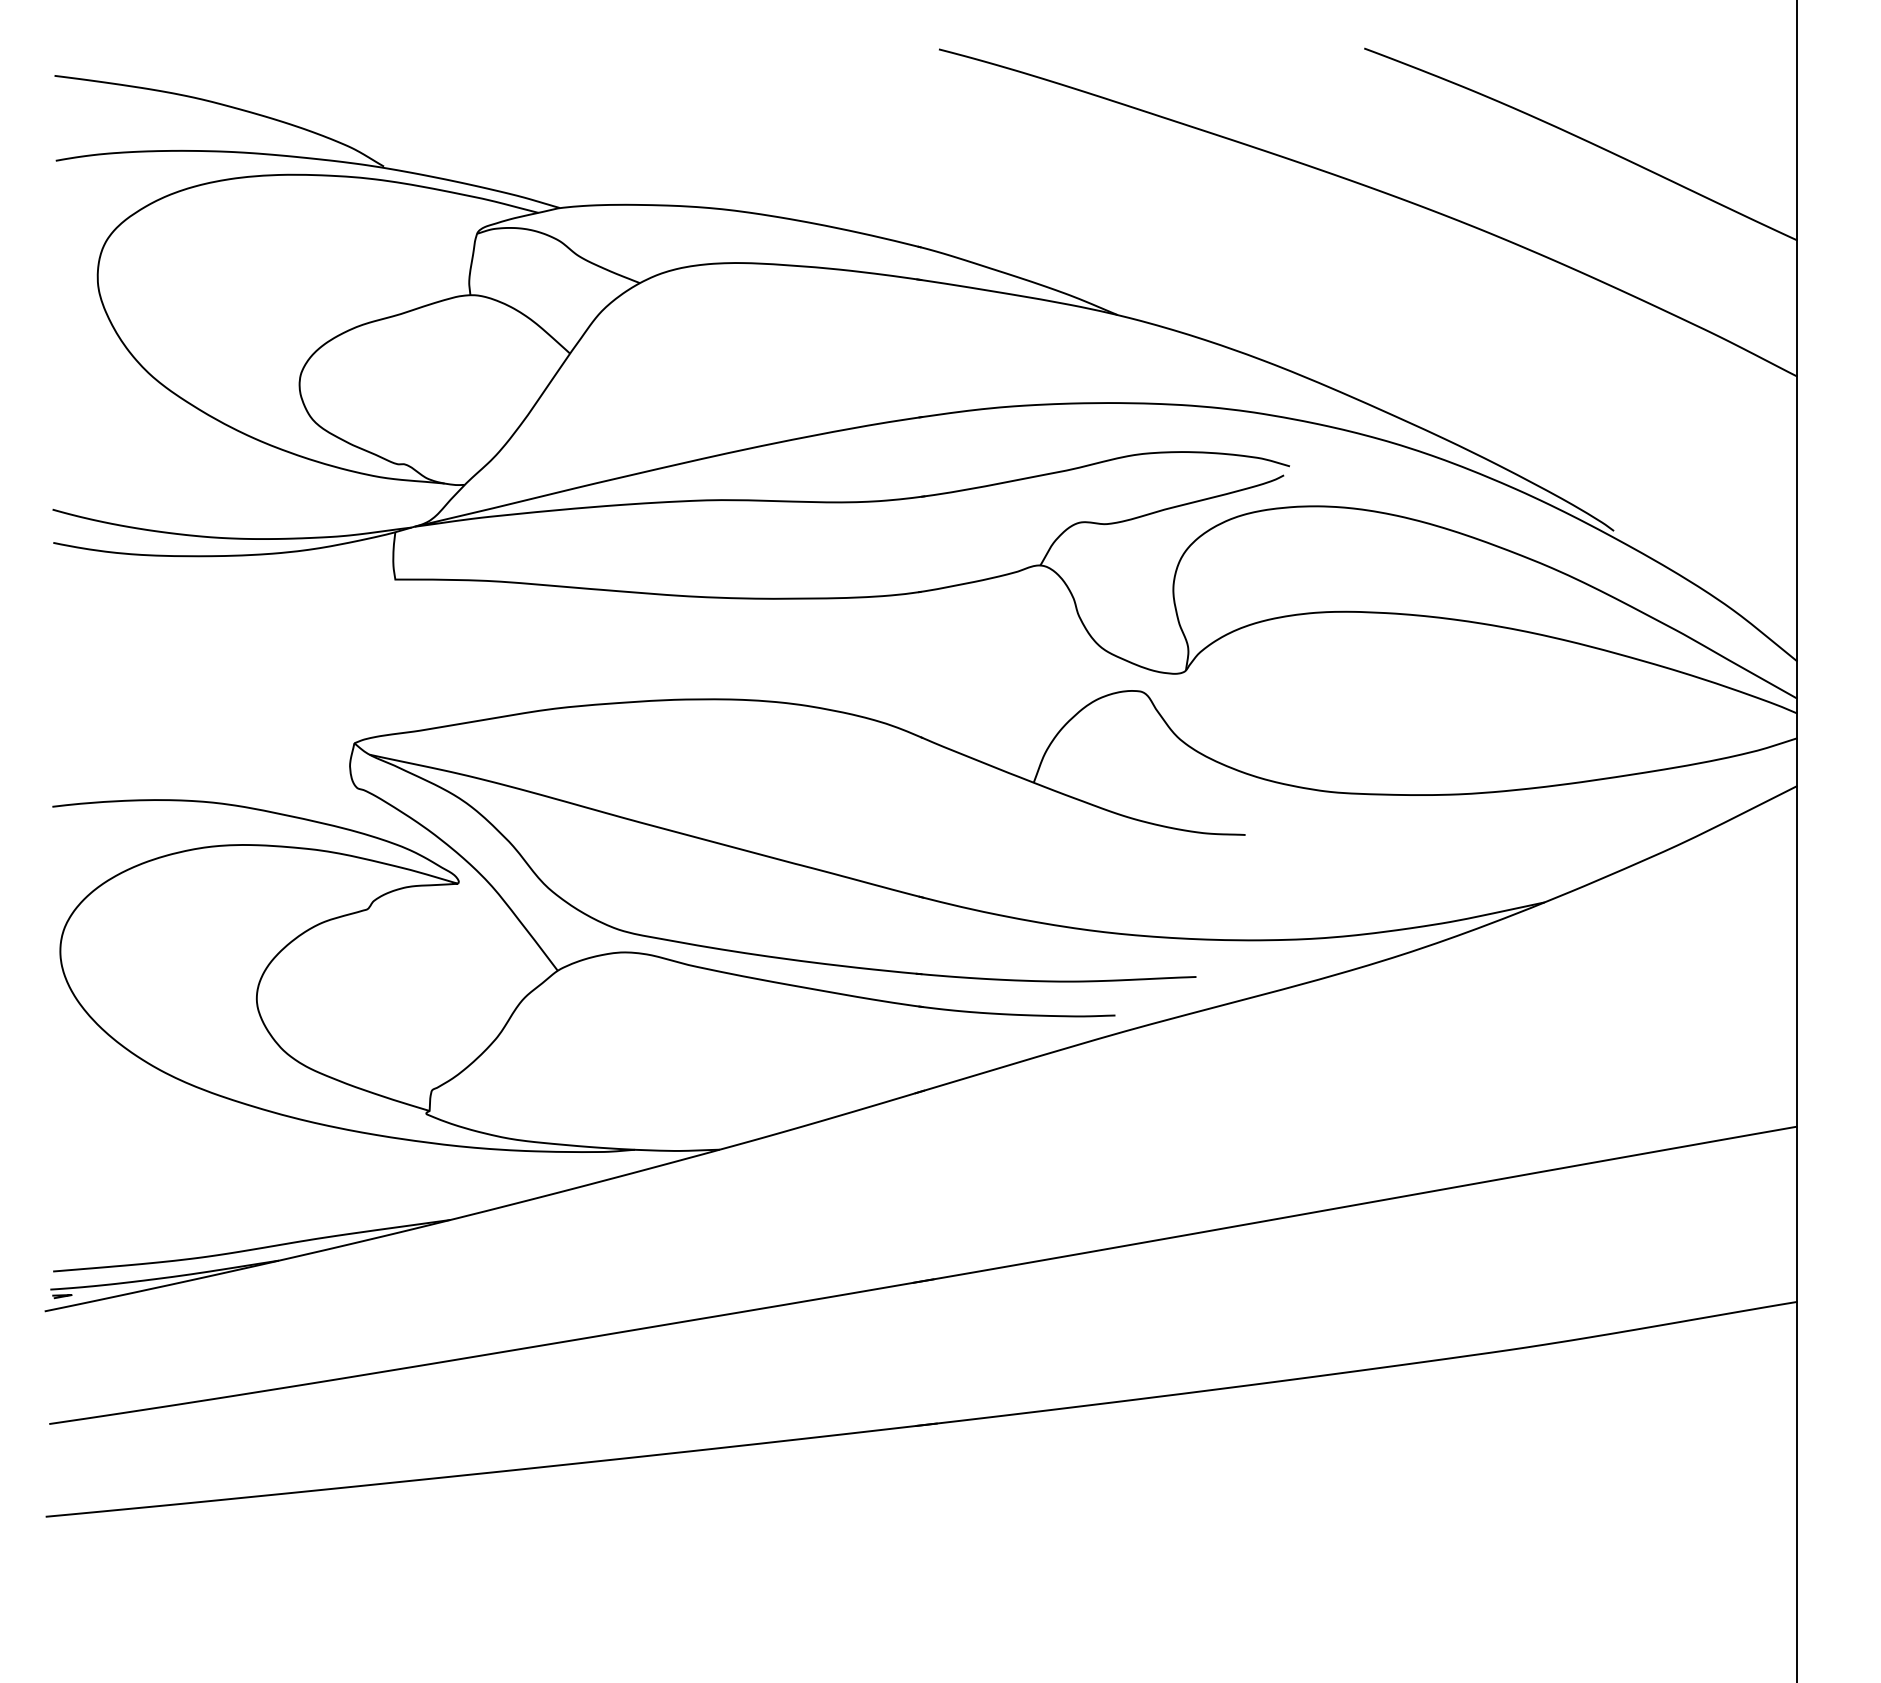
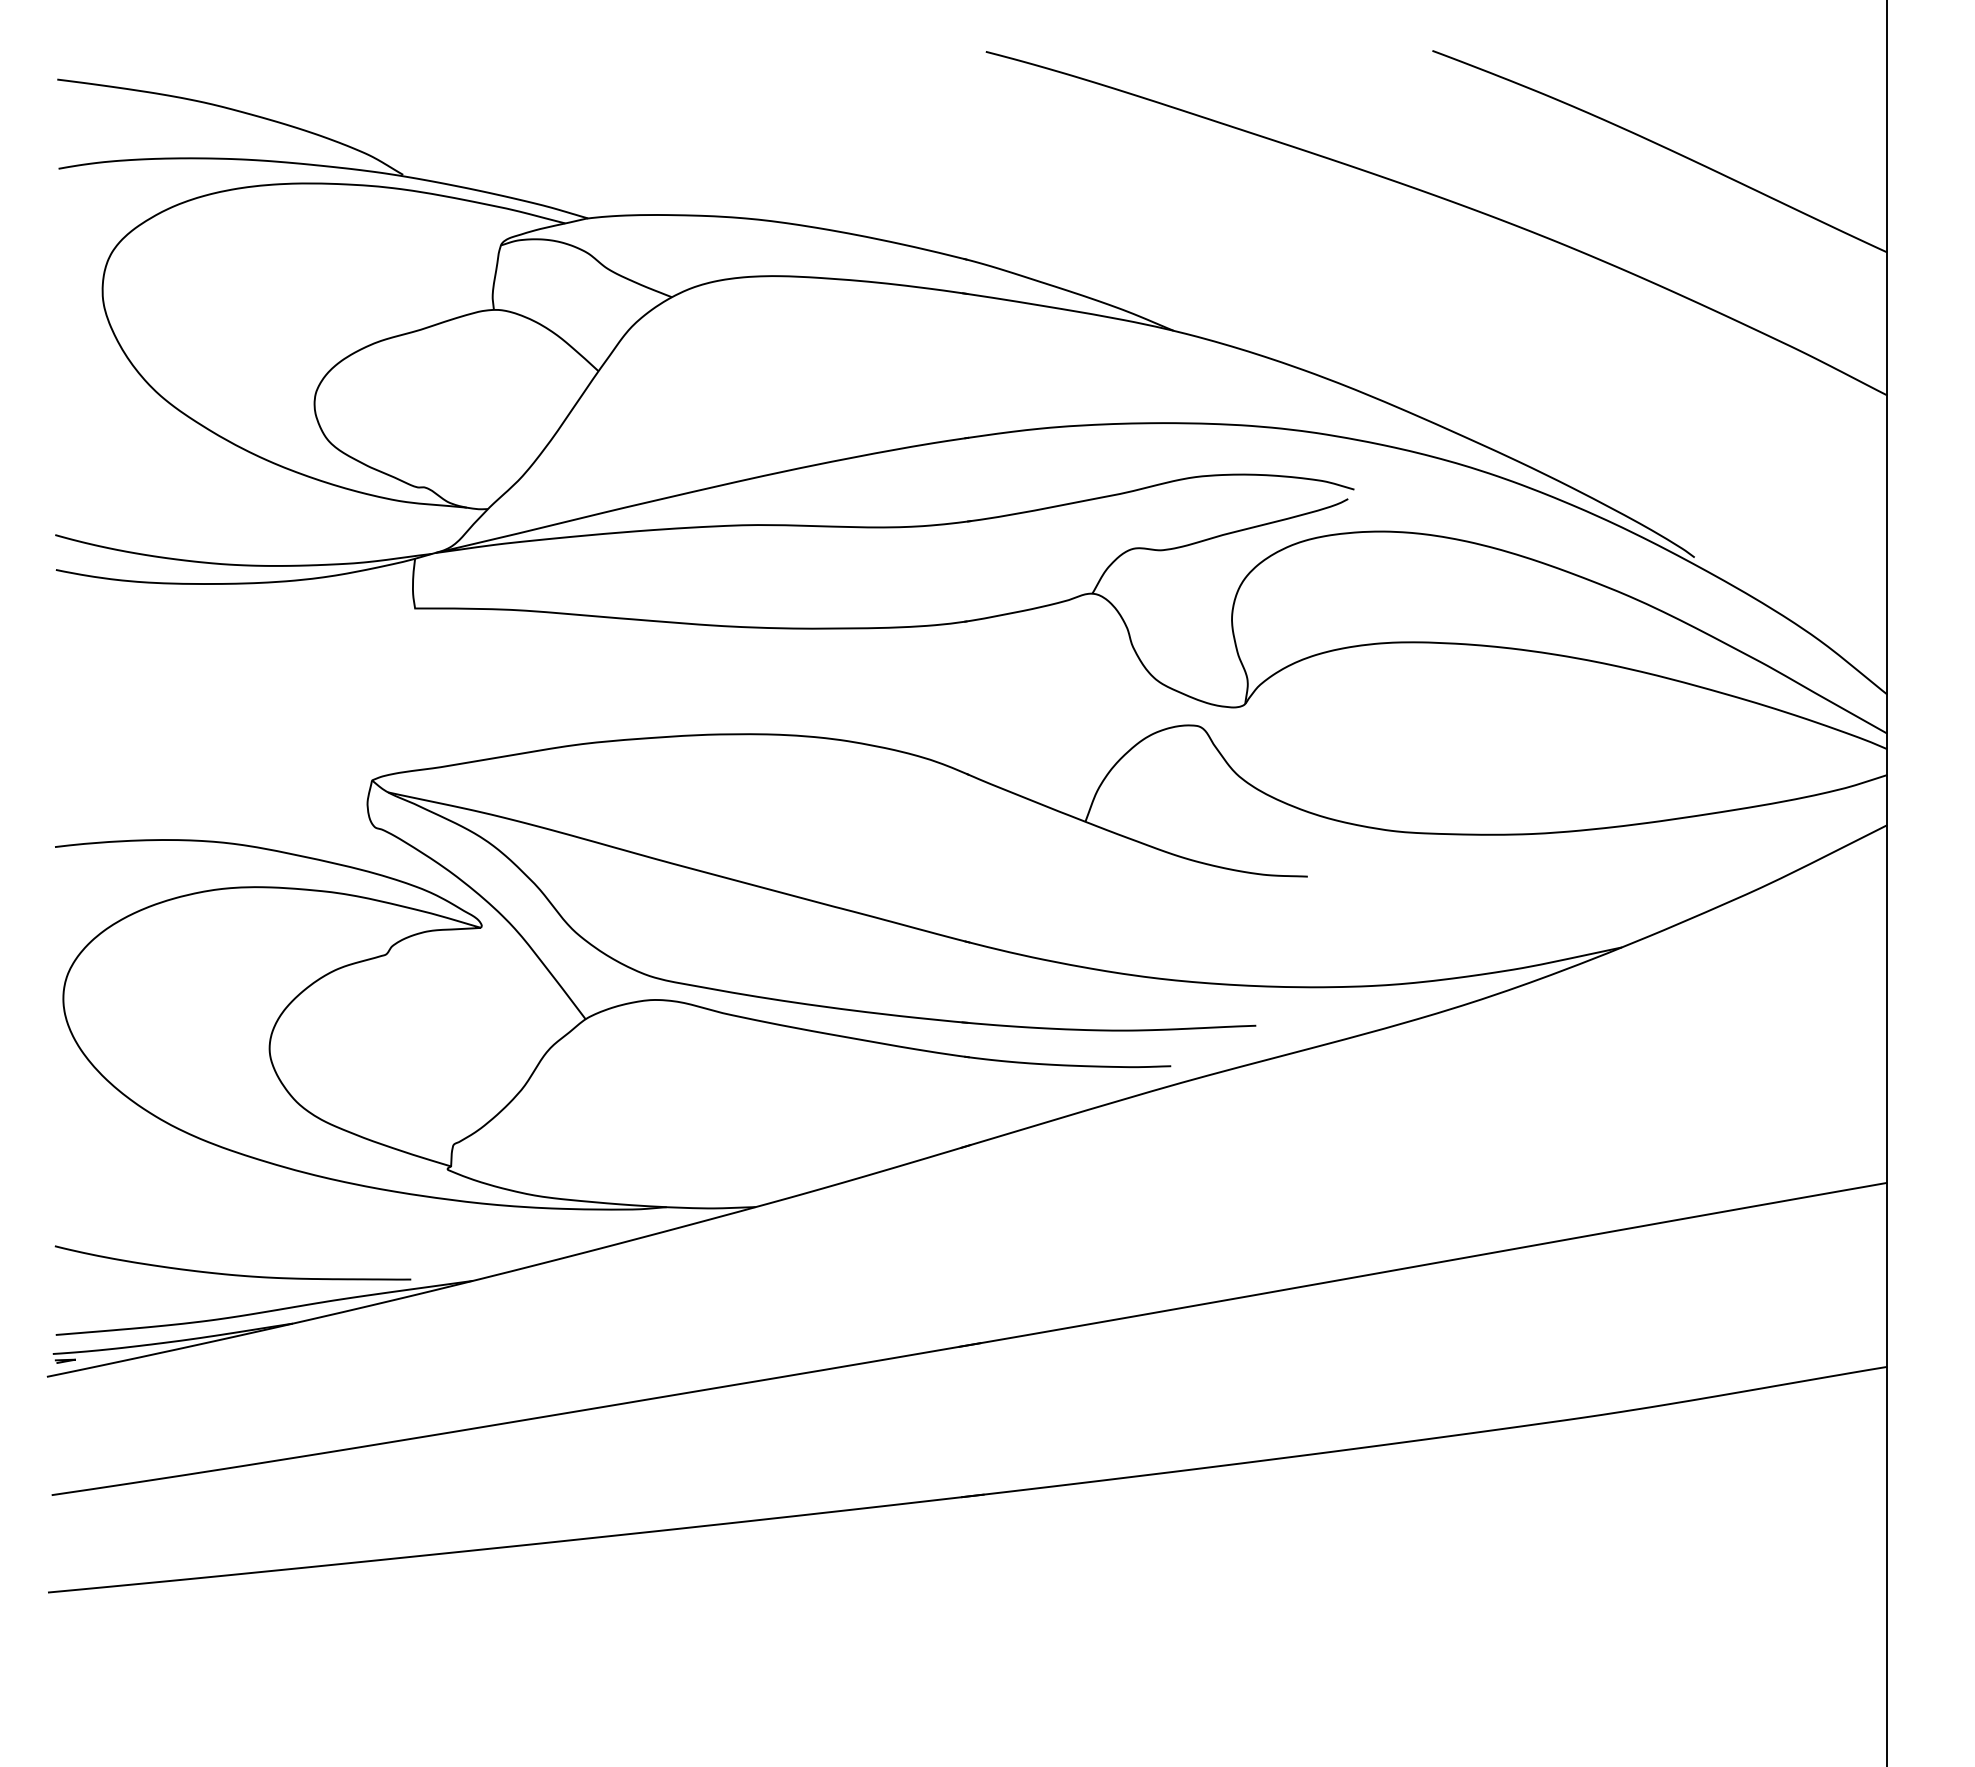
curve: (219, 1212) -> (230, 1273), added

